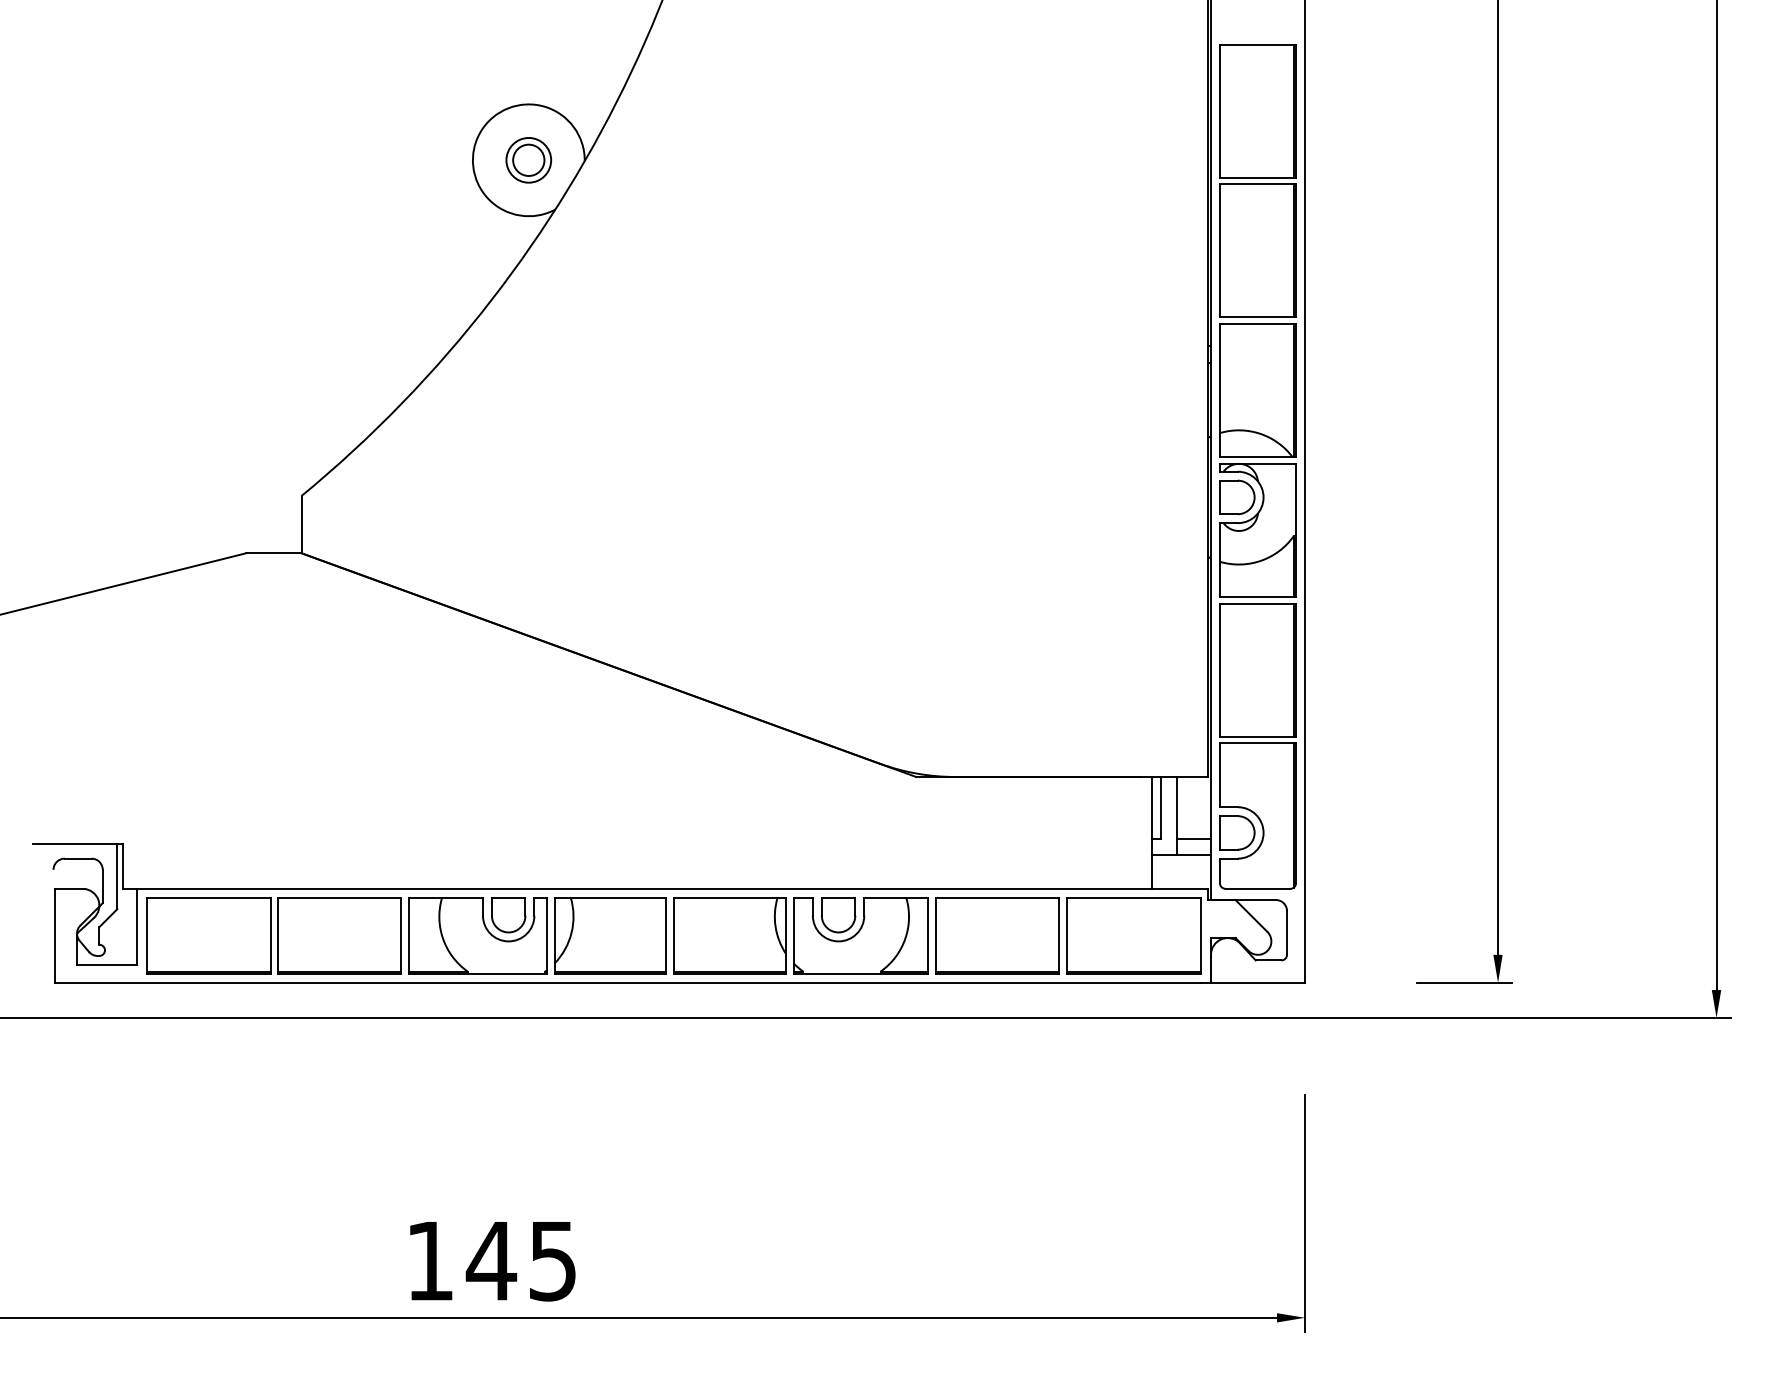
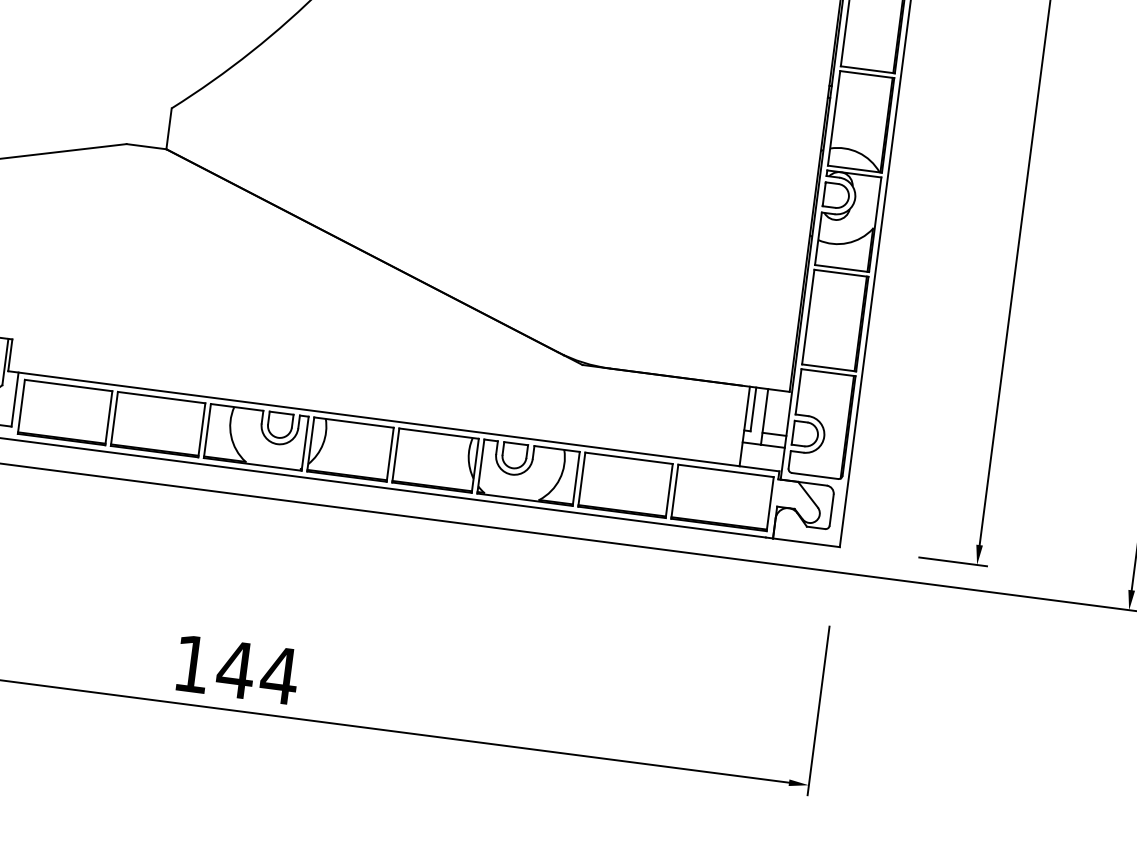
text: (552, 1261) -> (279, 675), 145 -> 144

